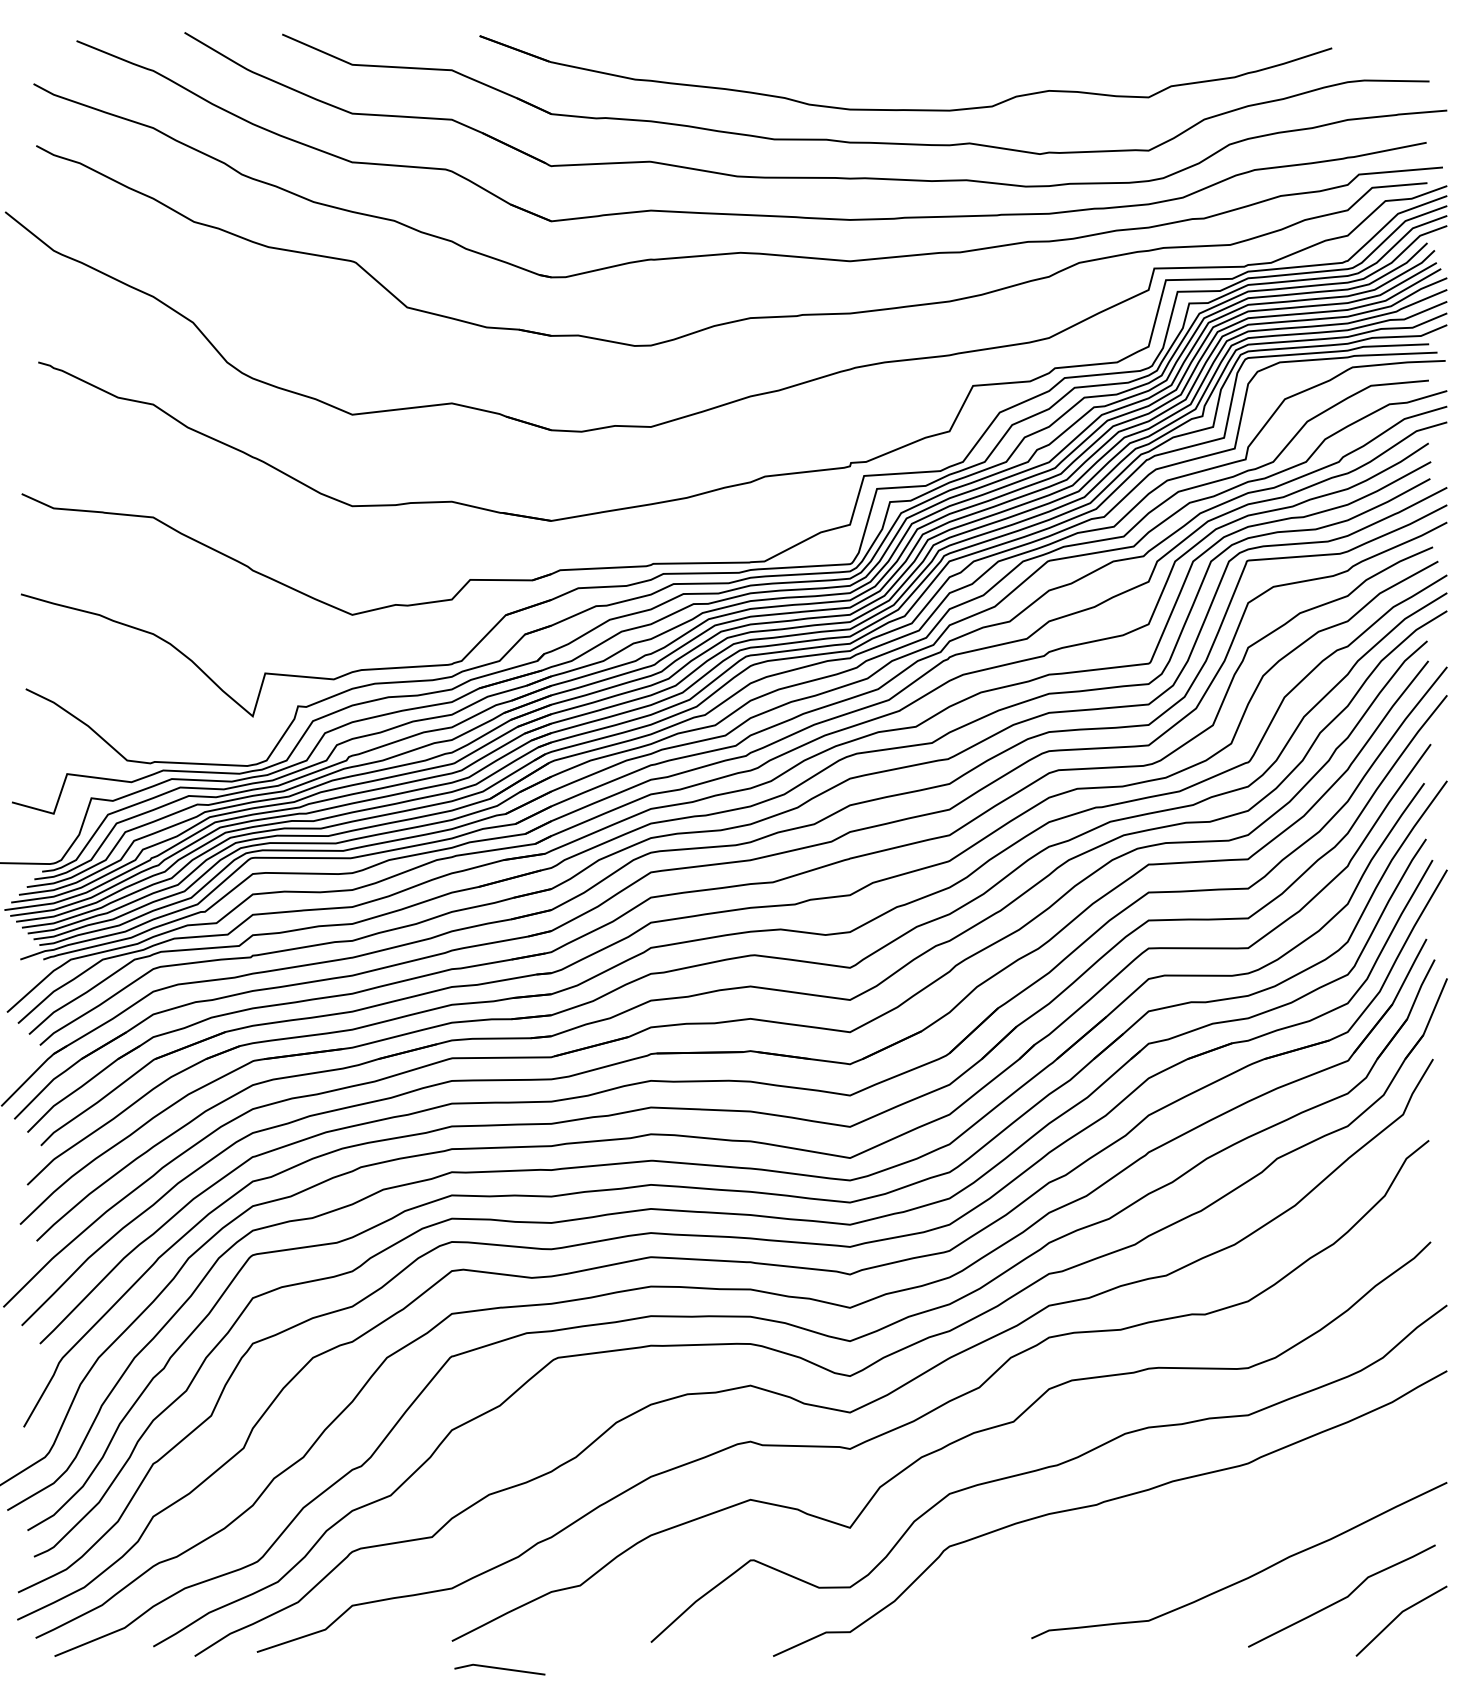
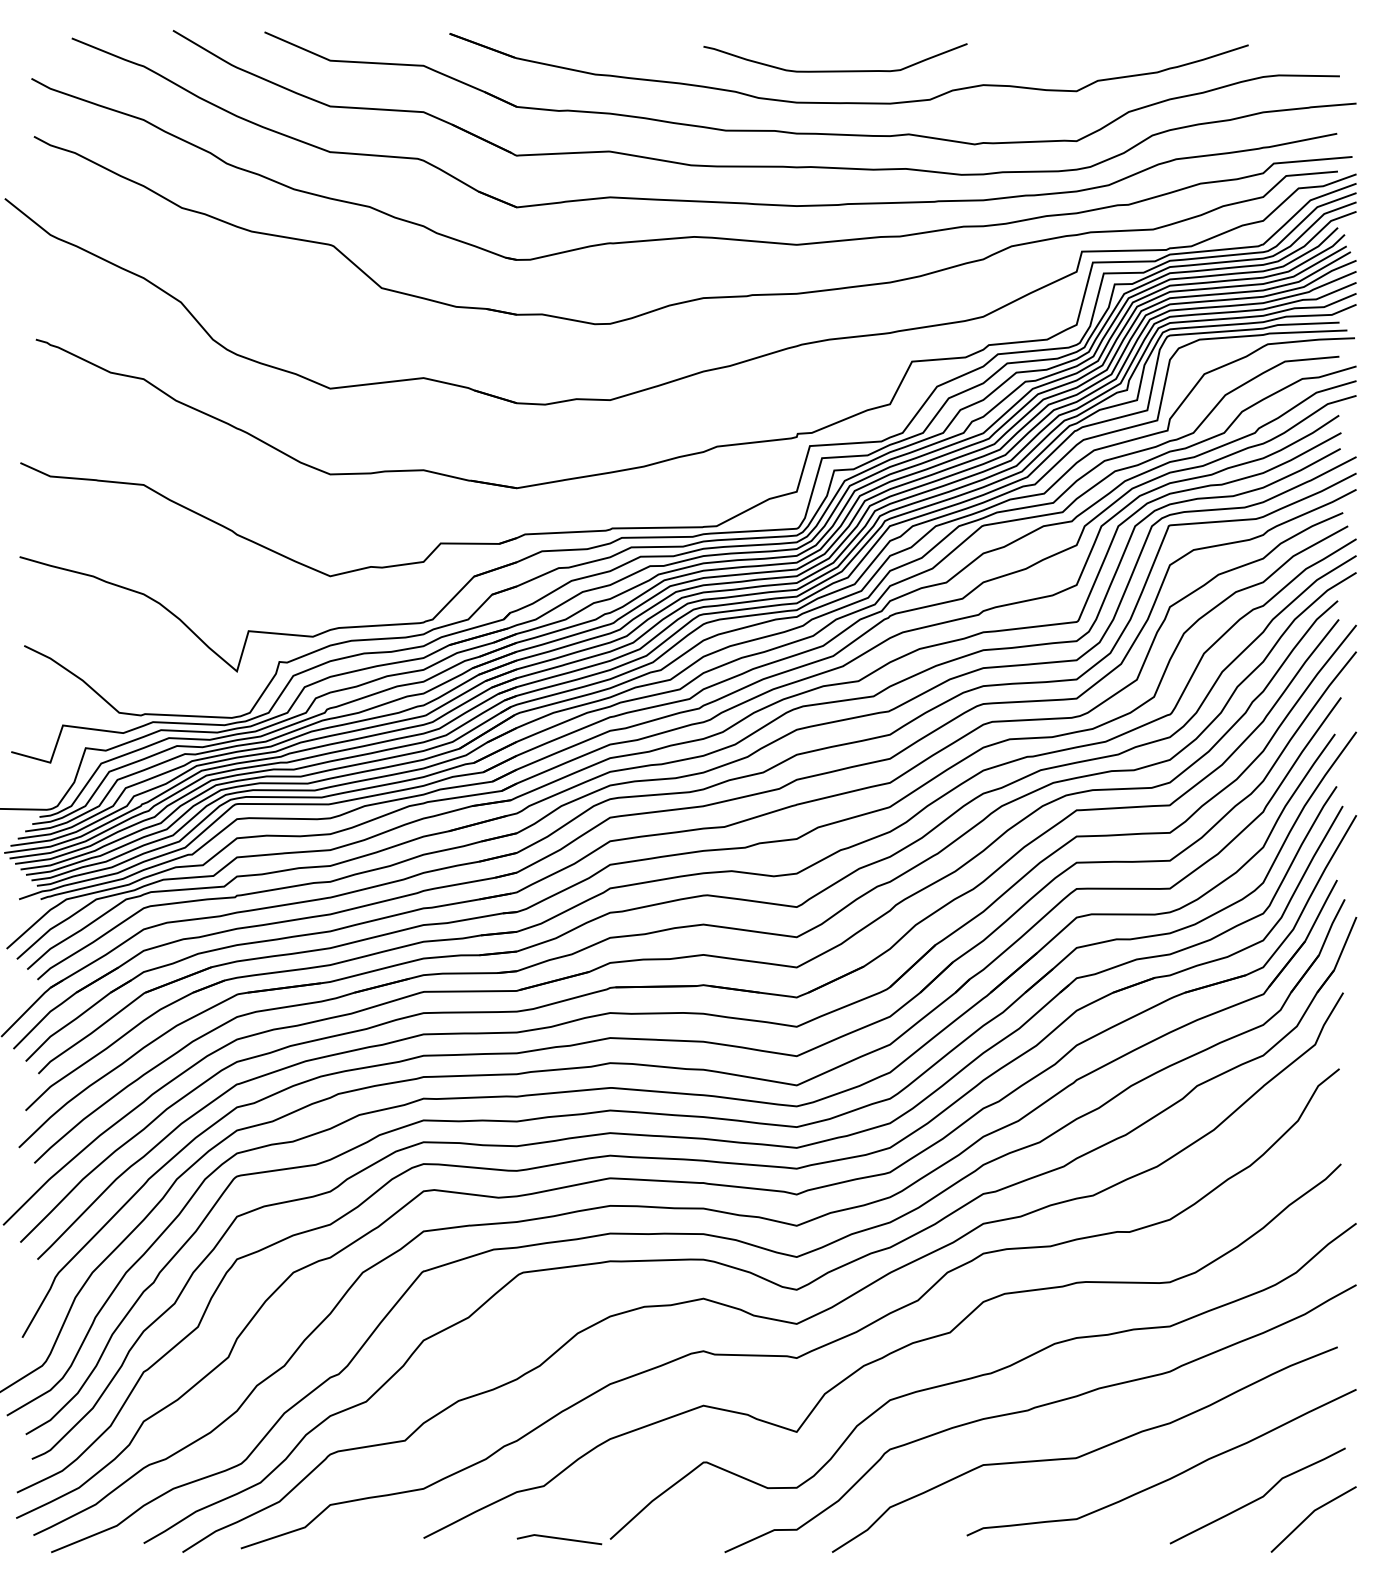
curve: (891, 75) -> (835, 70), added
curve: (1158, 1550) -> (1085, 1453), added
line: (499, 1669) -> (559, 1539), moved

